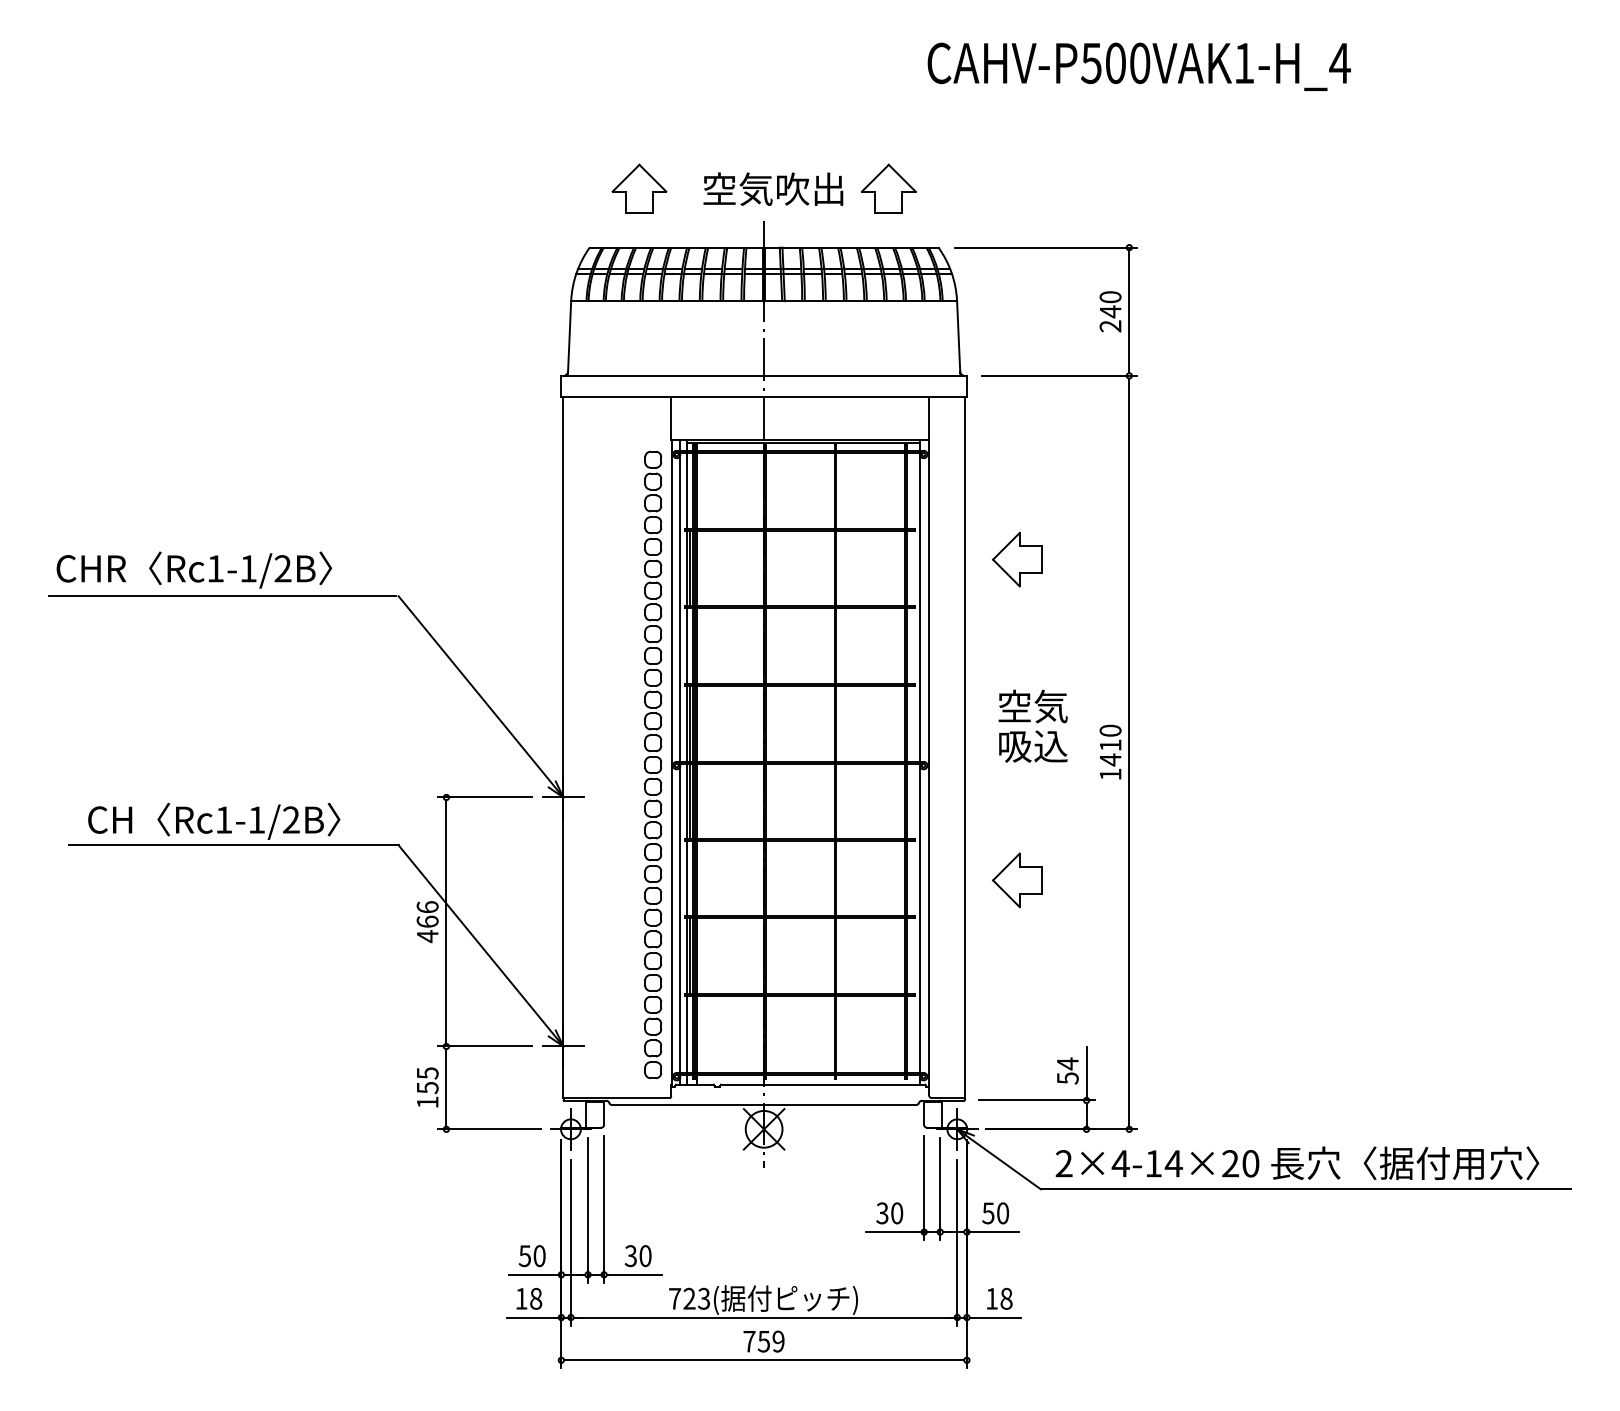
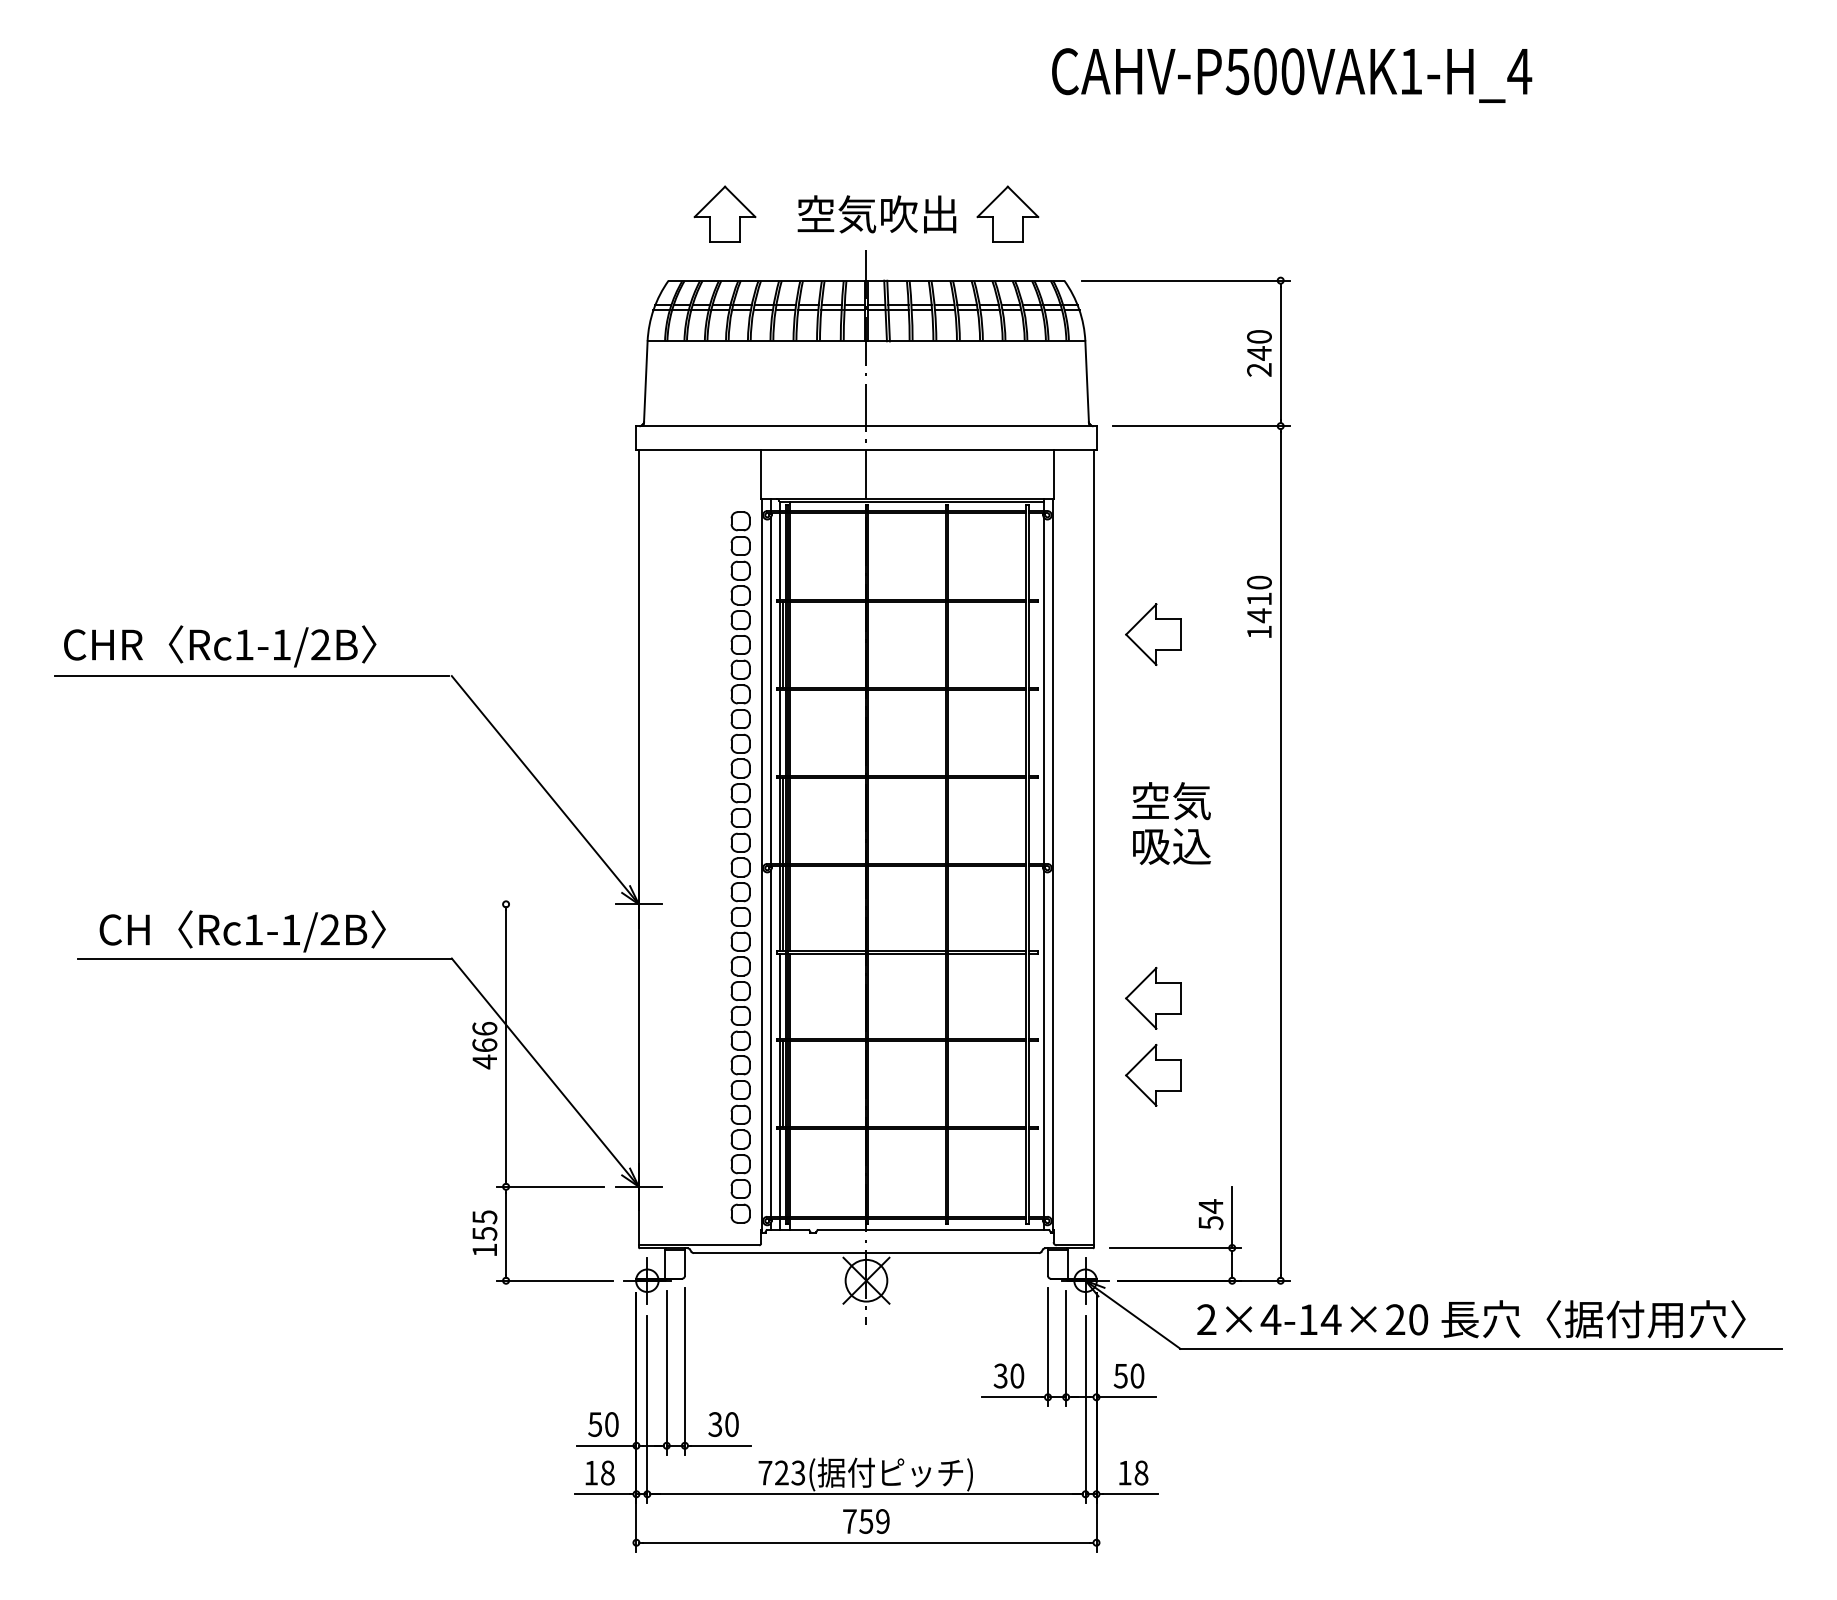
text: (1110, 751) -> (1259, 606), moved
line: (485, 797) -> (550, 904), removed
part: (1017, 948) -> (1153, 1075), added

